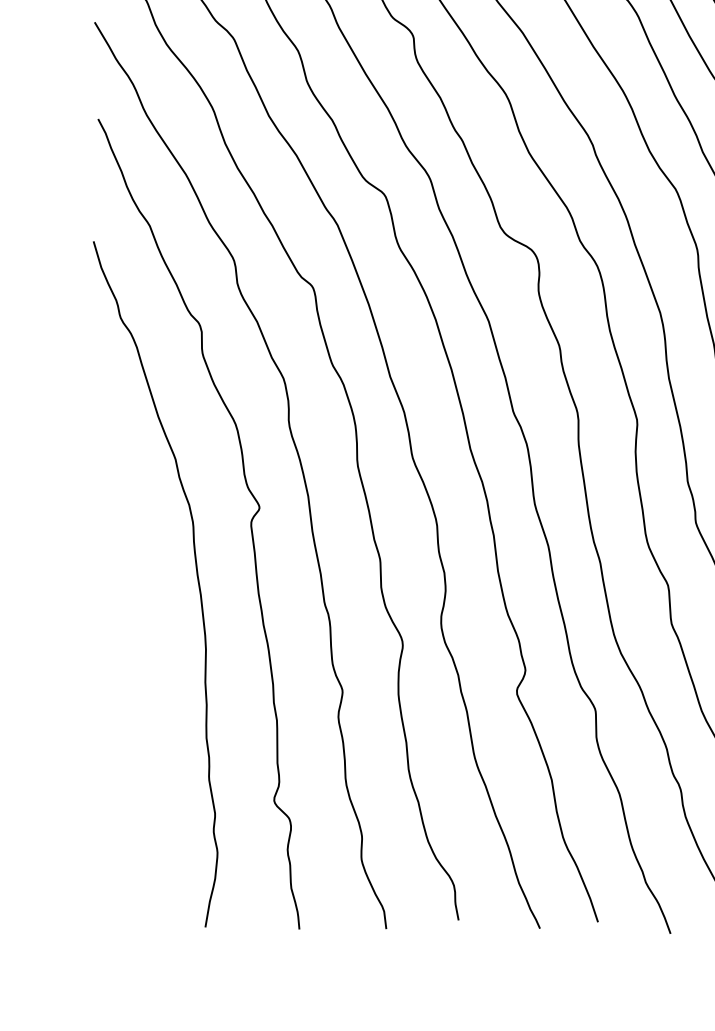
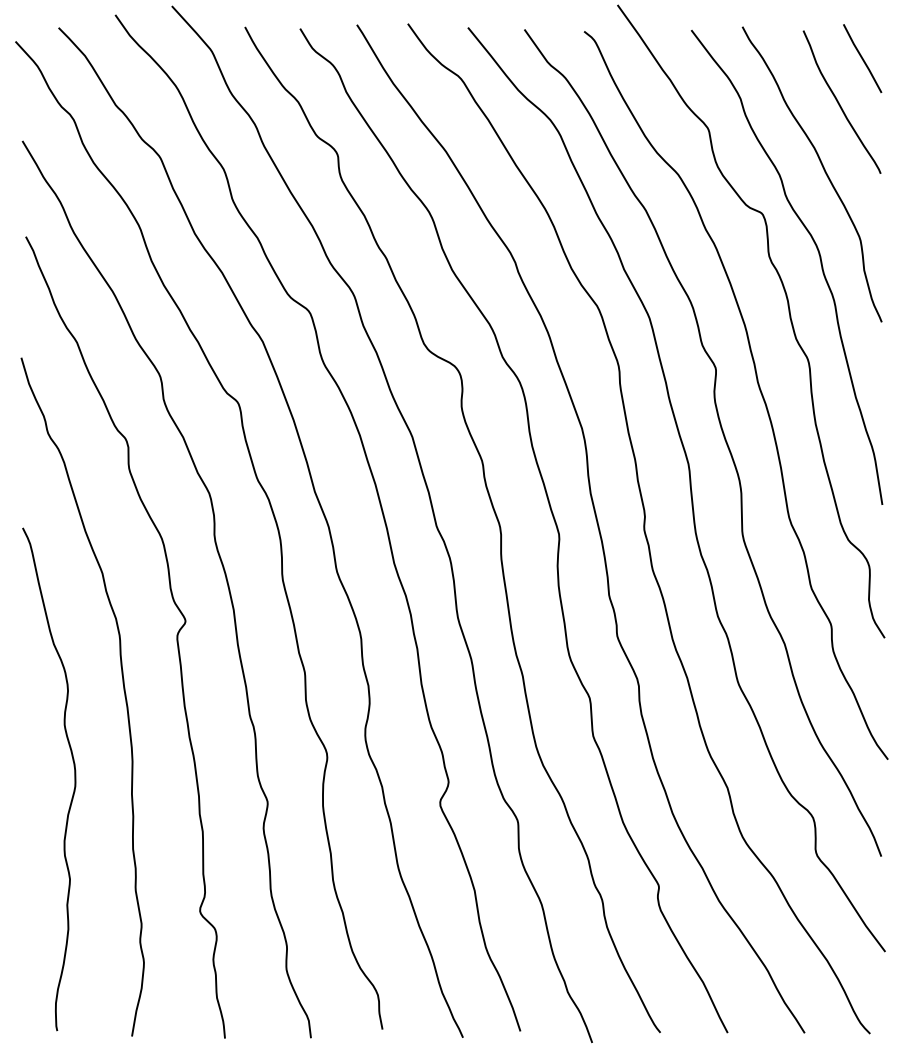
curve: (147, 667) -> (74, 779), added

